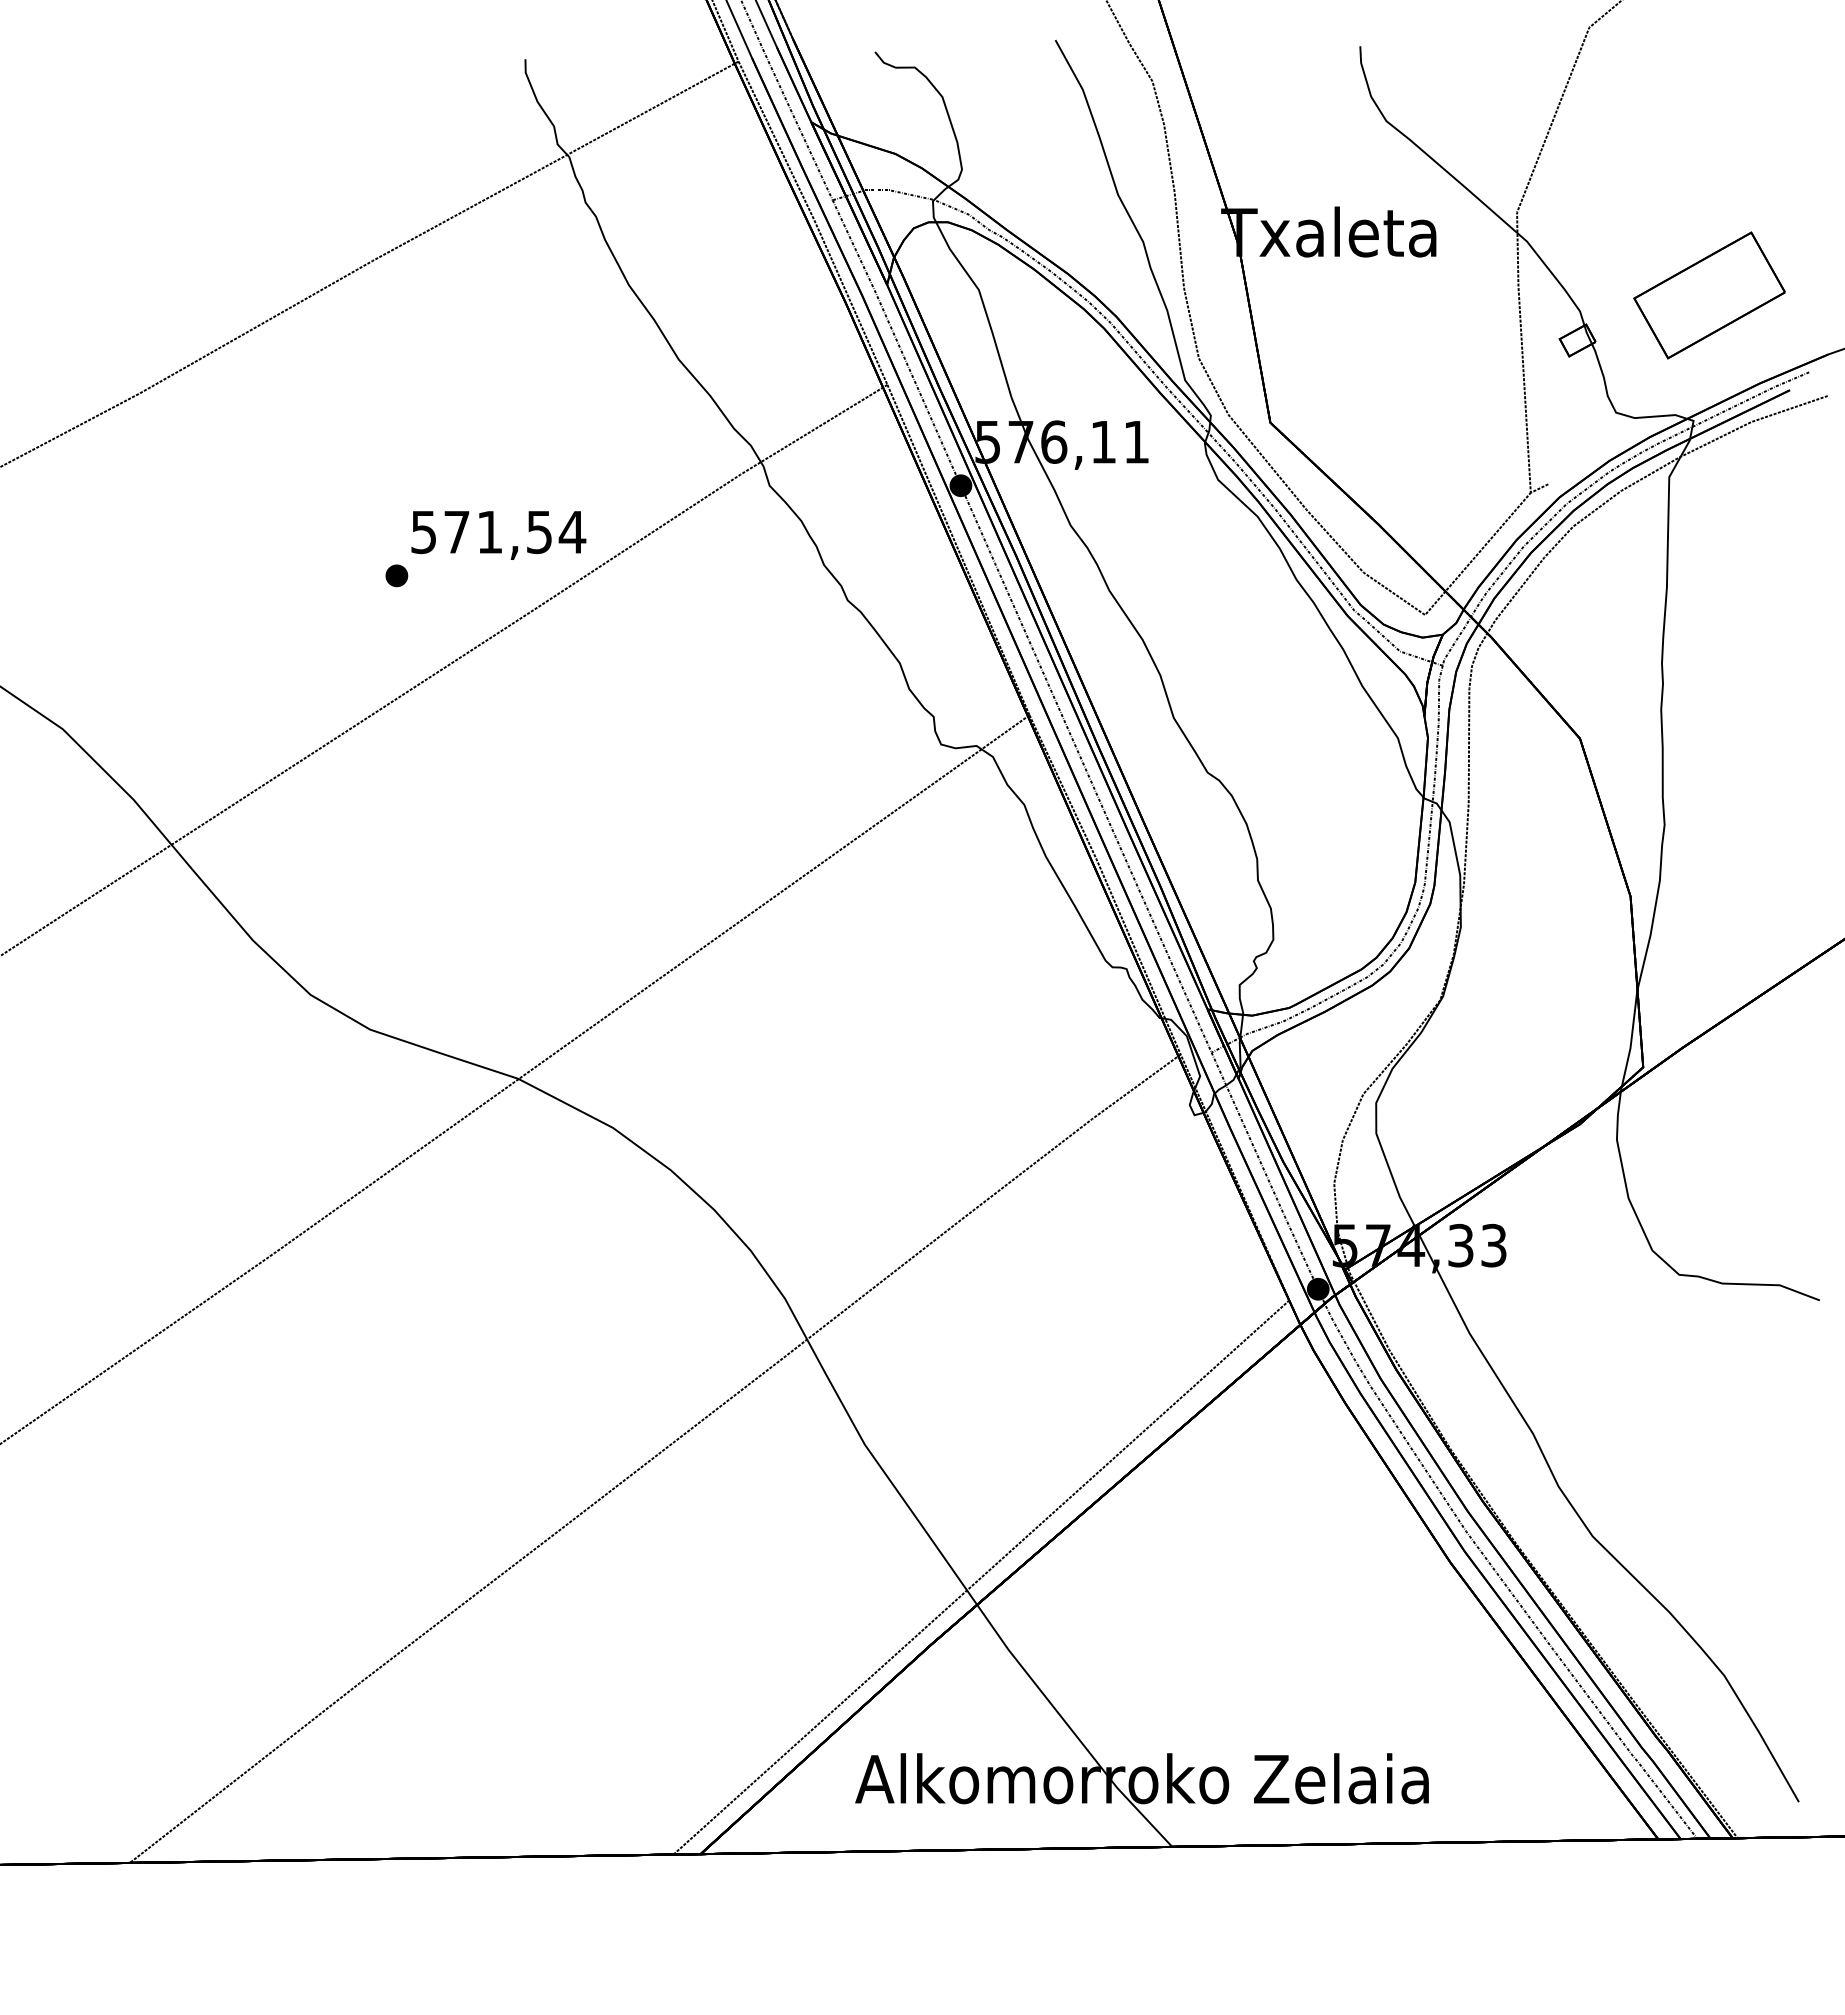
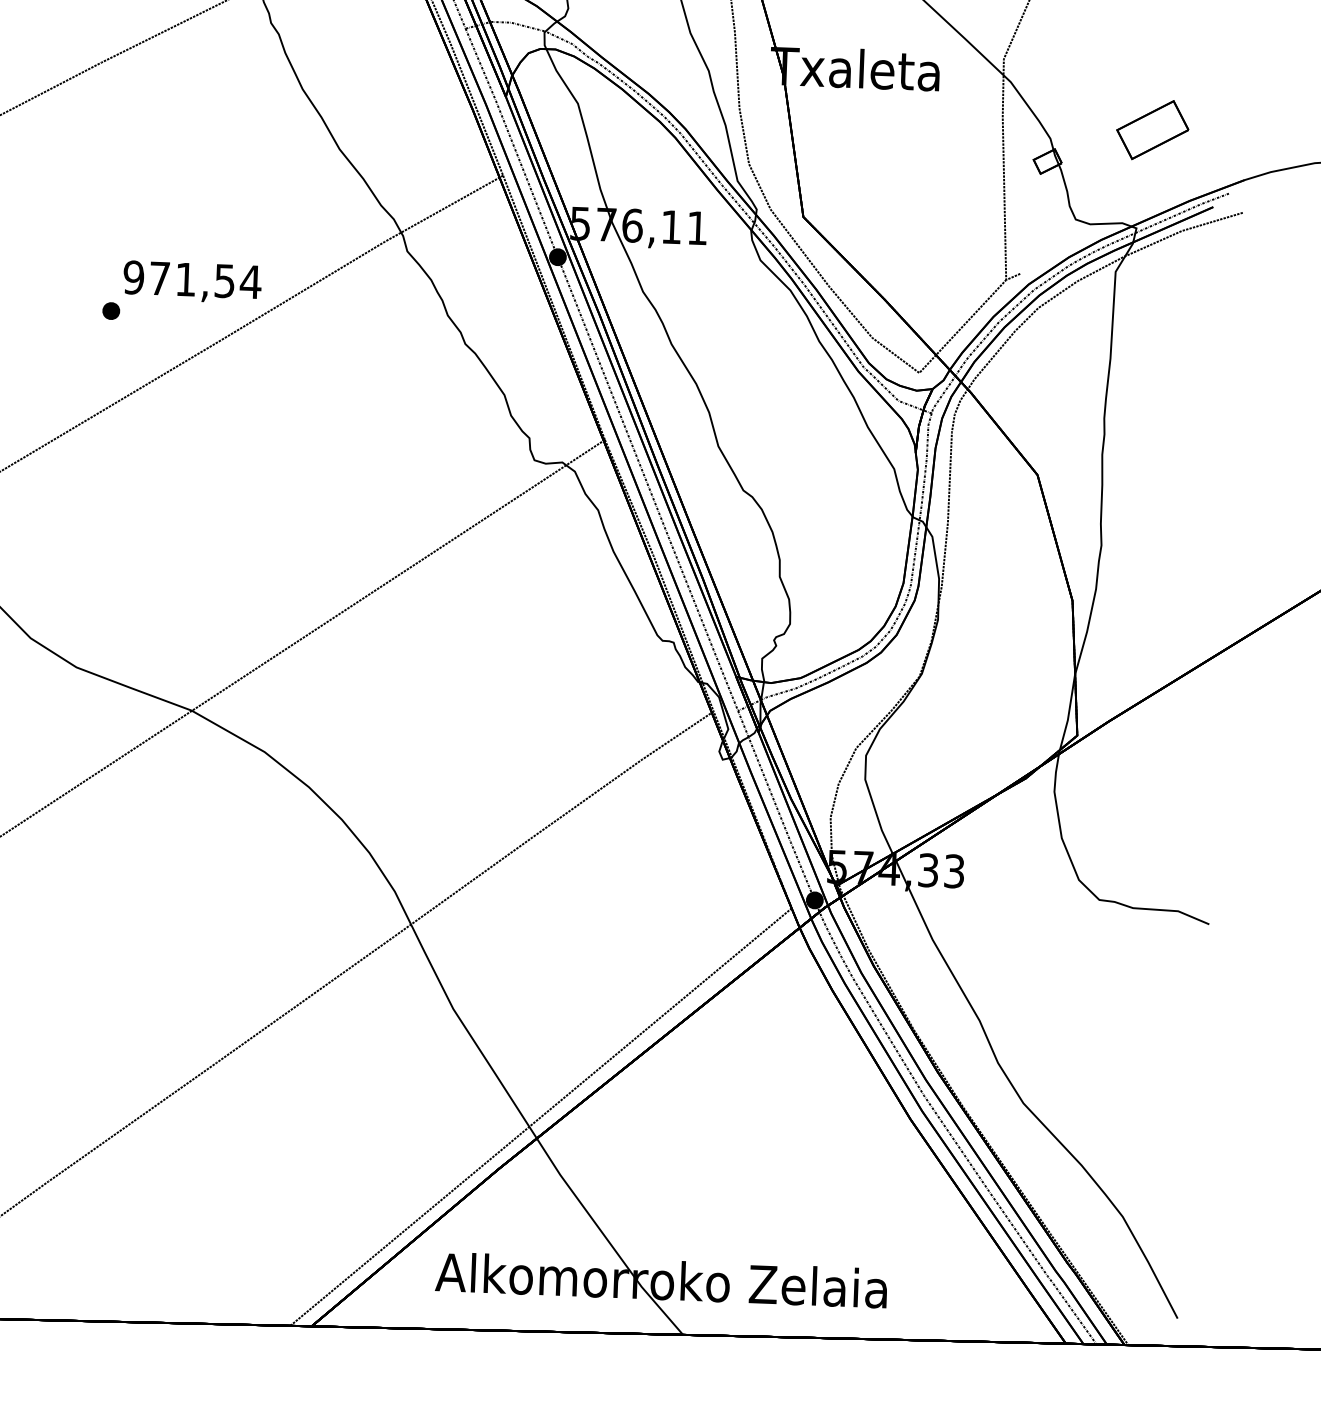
part: (1709, 295) -> (1152, 130), size x0.6
text: (423, 531) -> (133, 276), 571,54 -> 971,54

